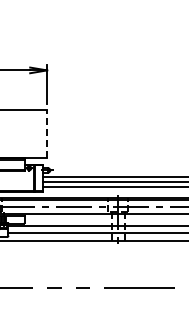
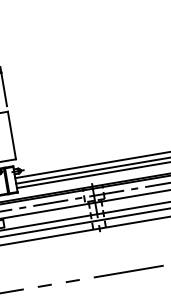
line: (47, 133) -> (12, 134), dashed -> solid

